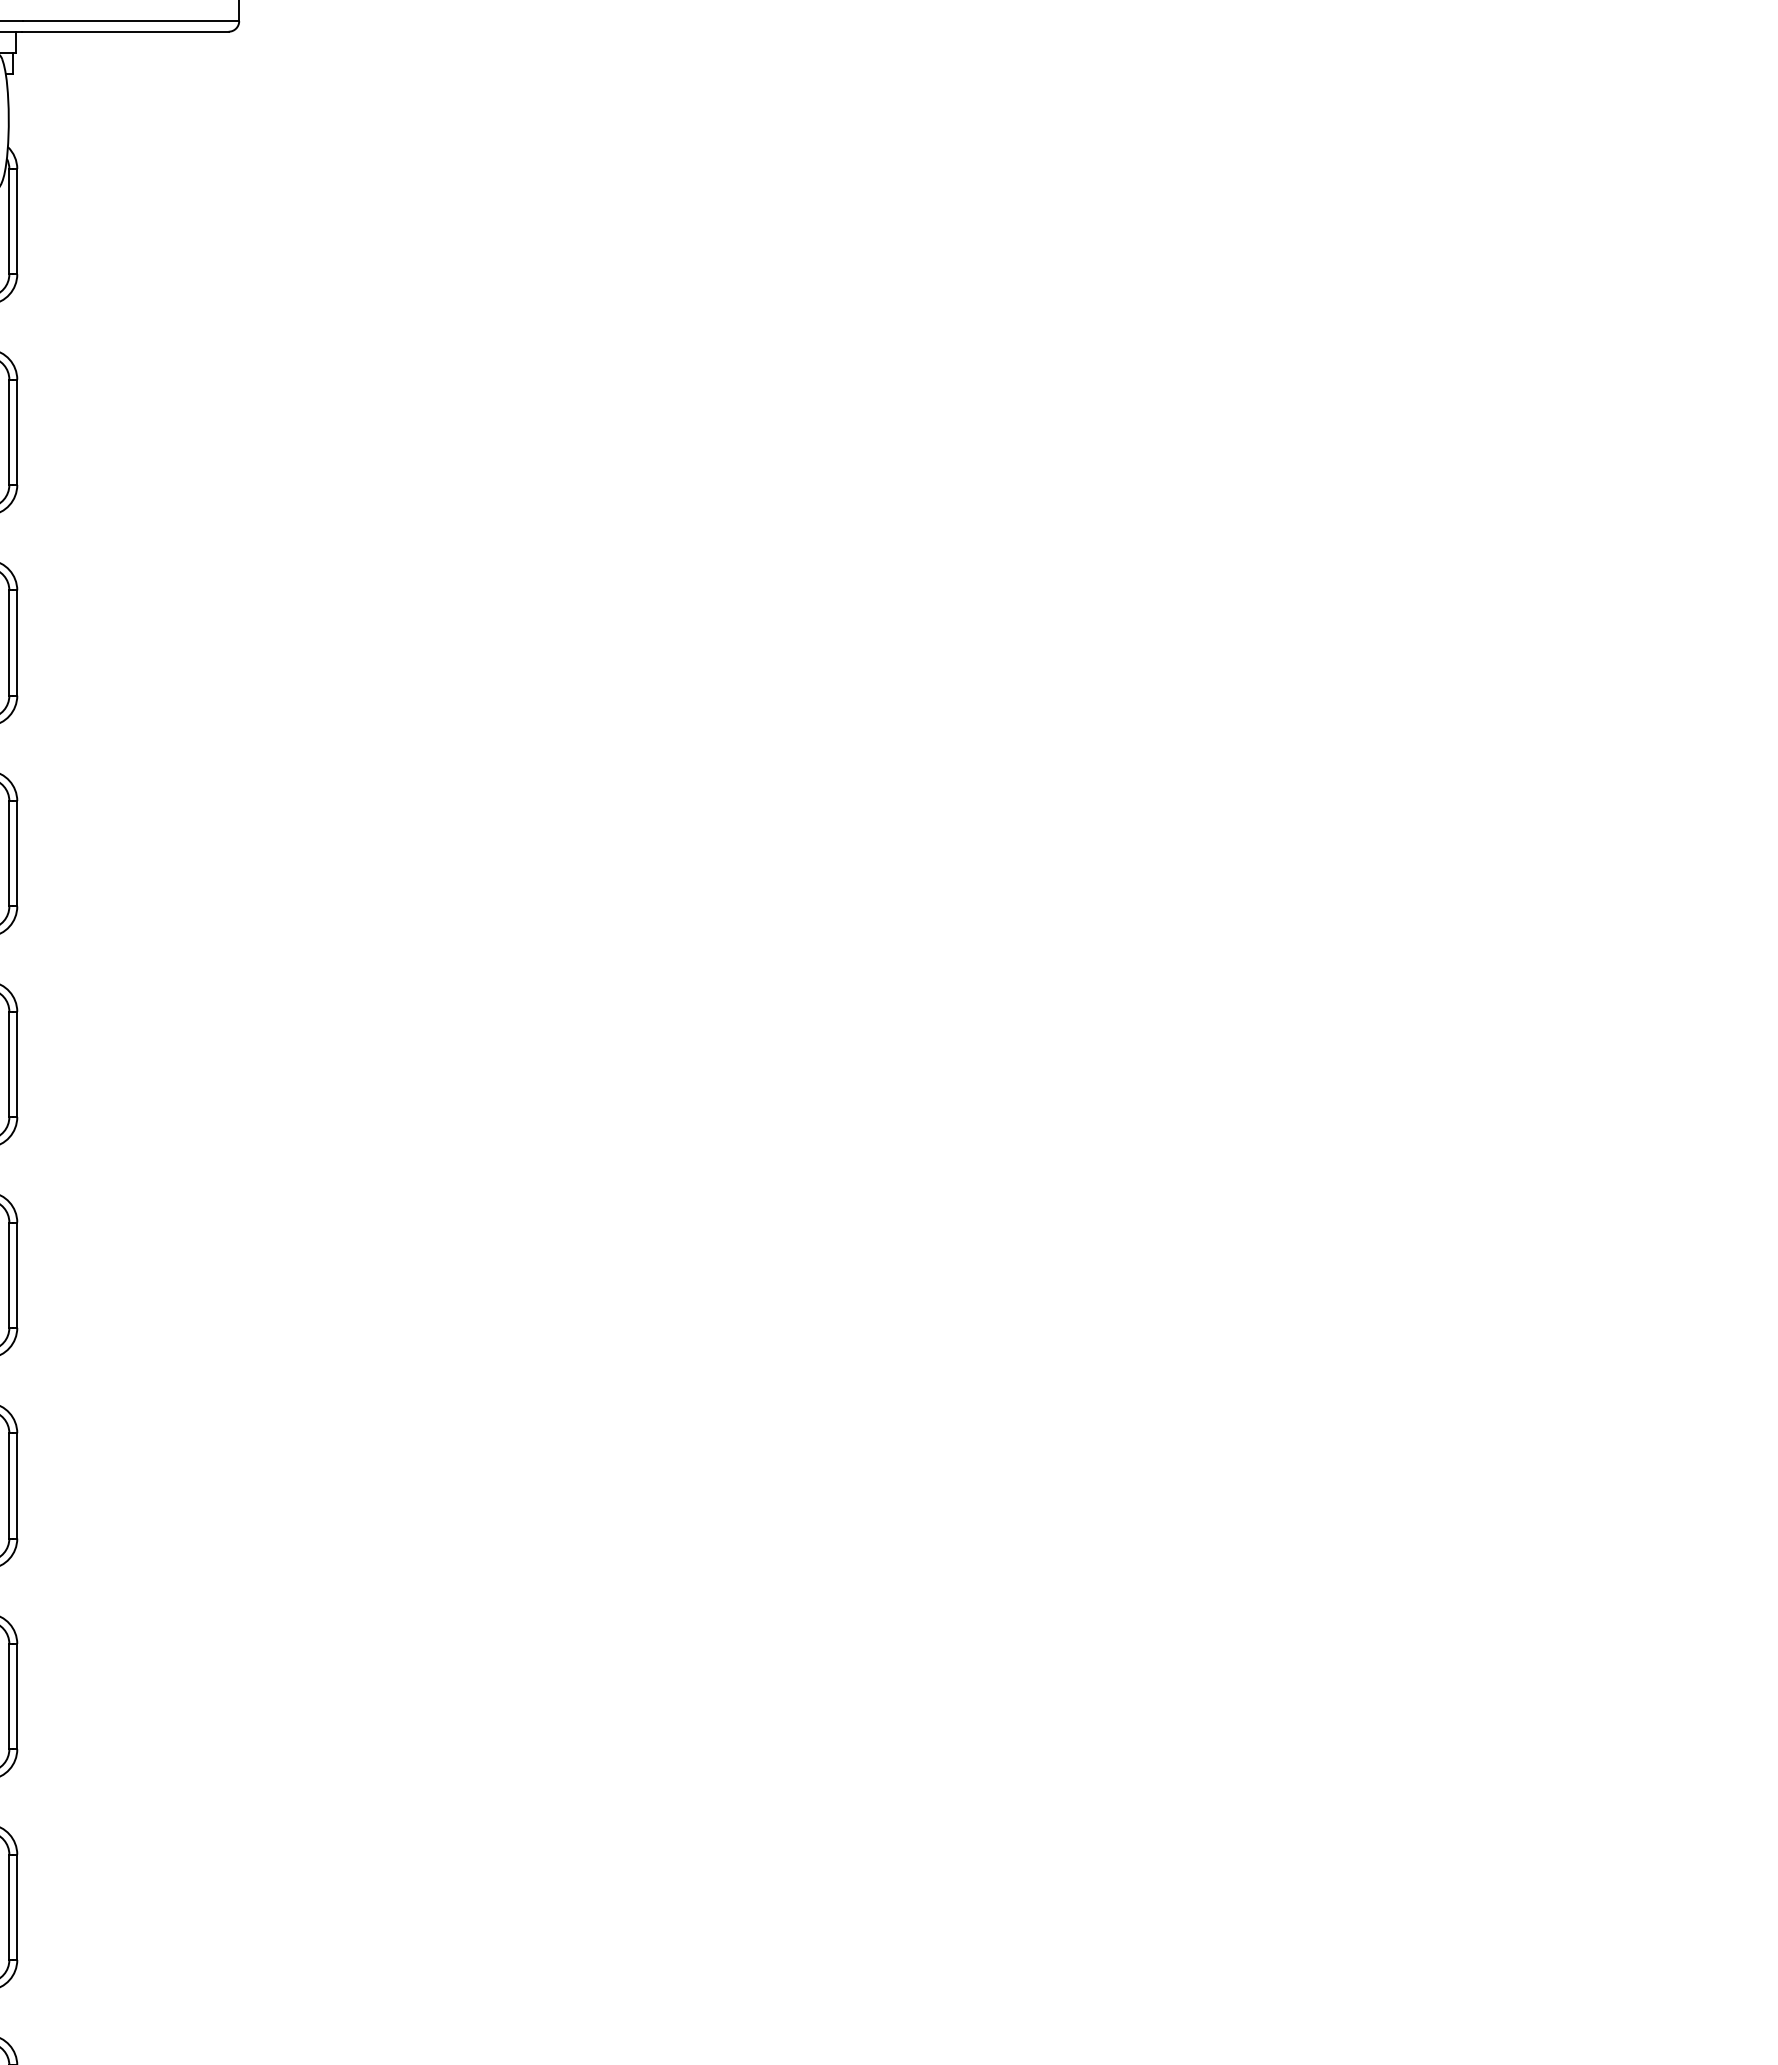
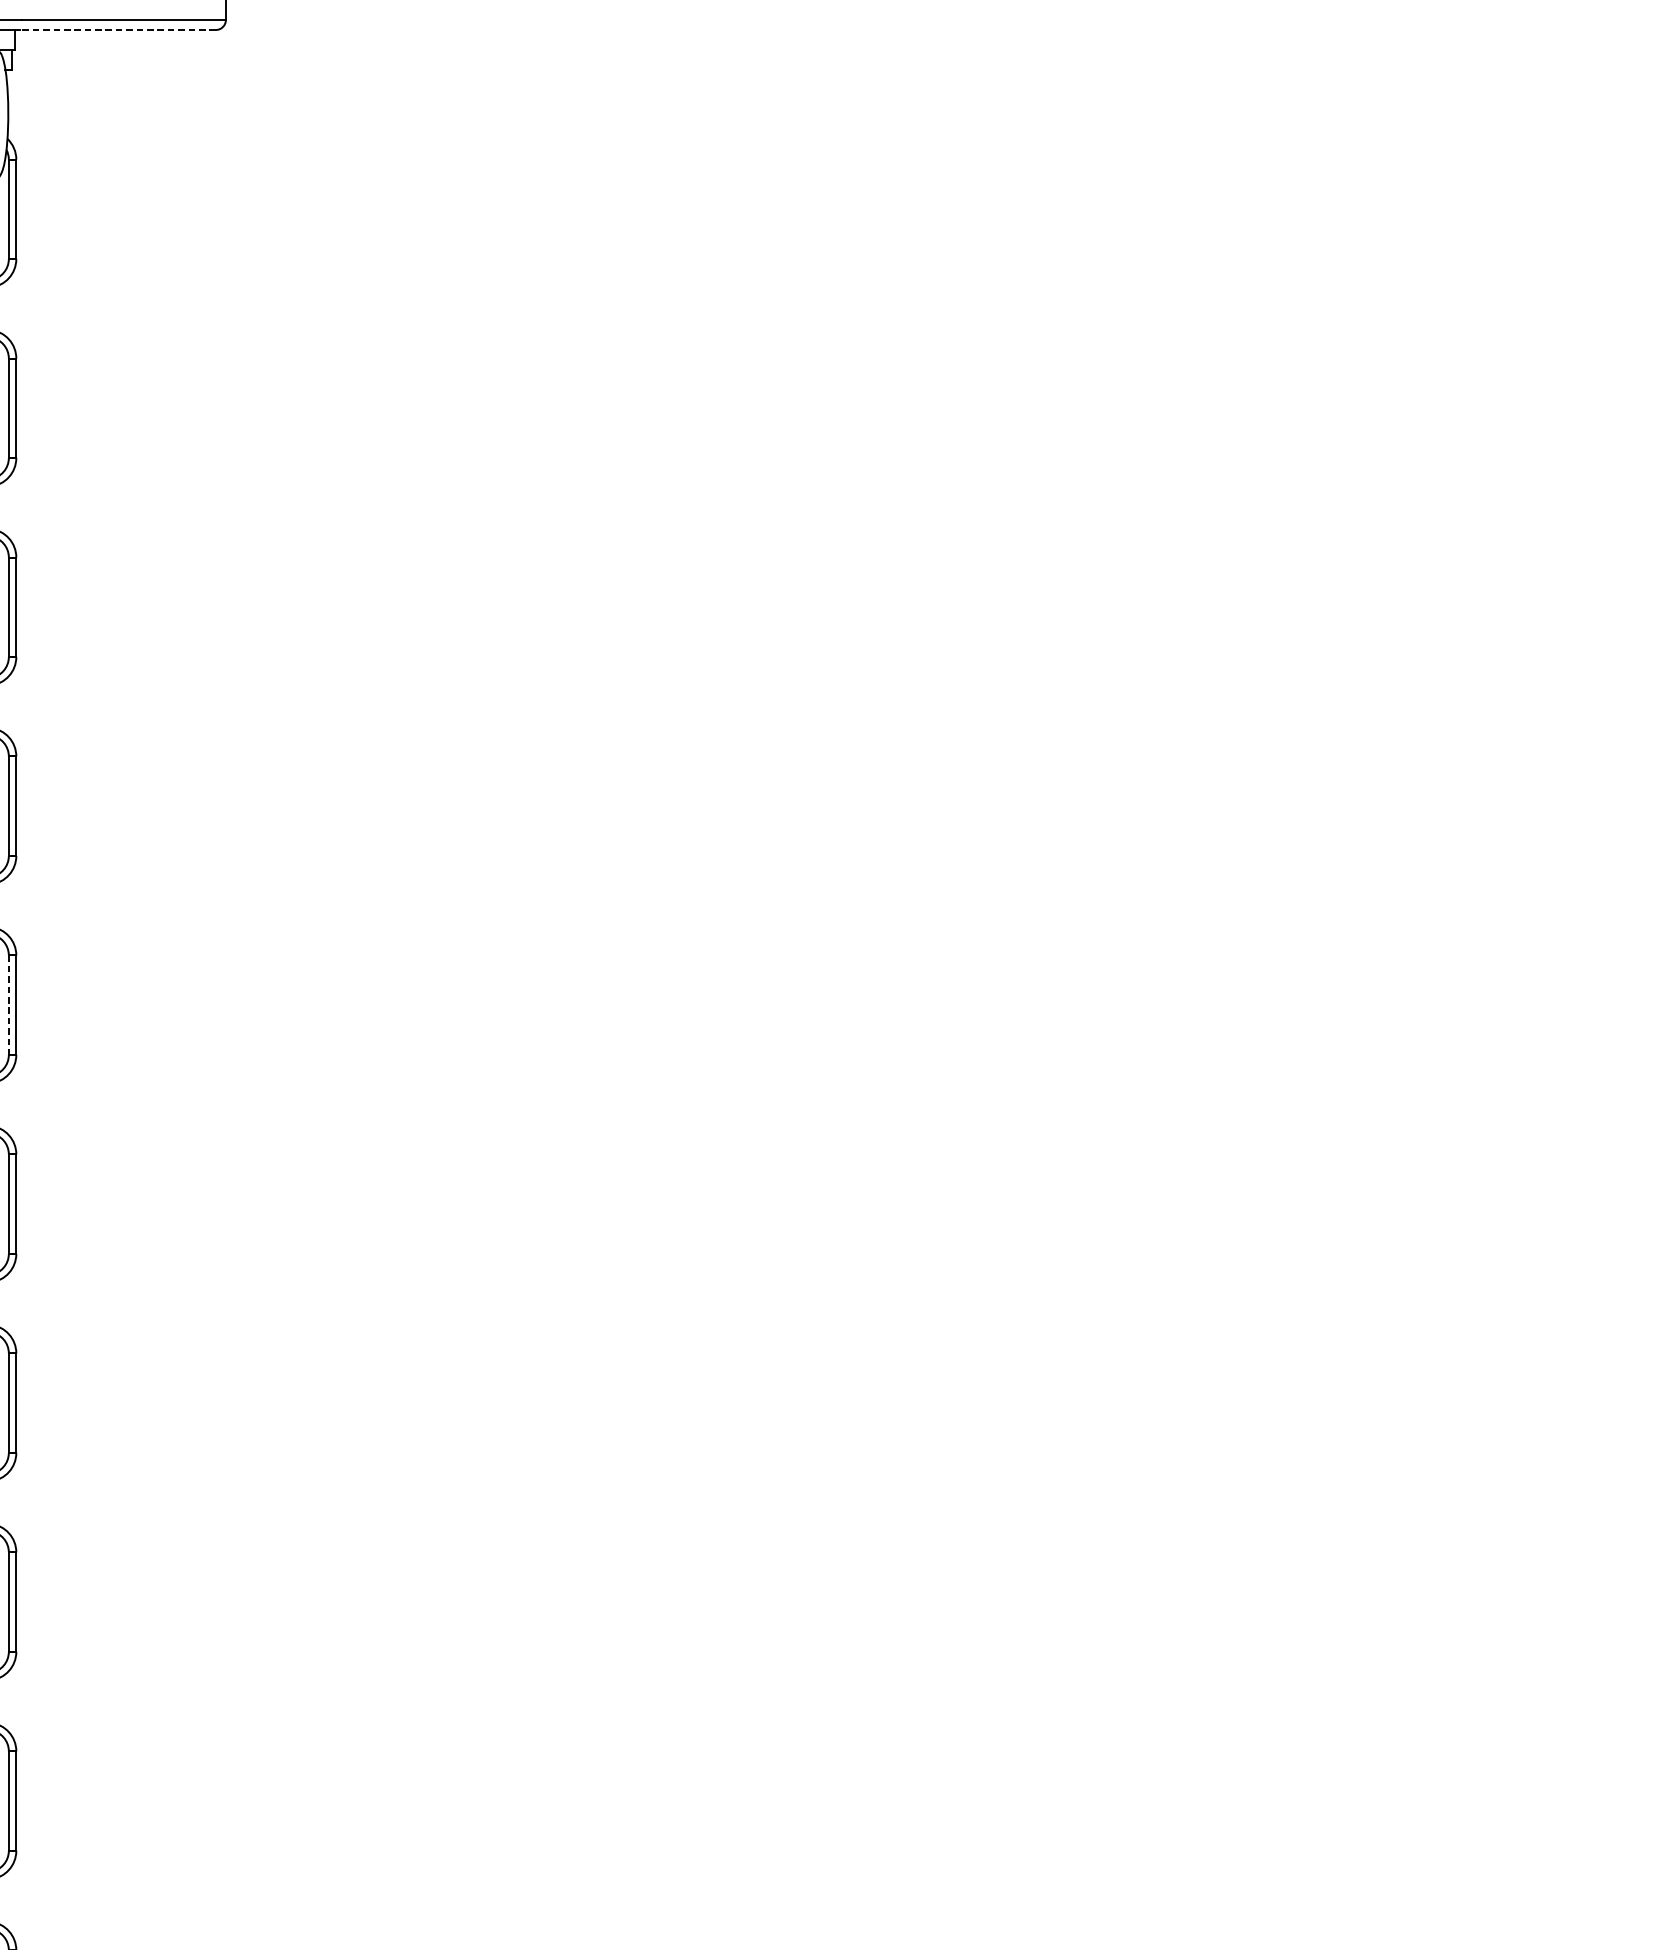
line: (125, 31) -> (118, 29), solid -> dashed
line: (9, 1064) -> (8, 1005), solid -> dashed

